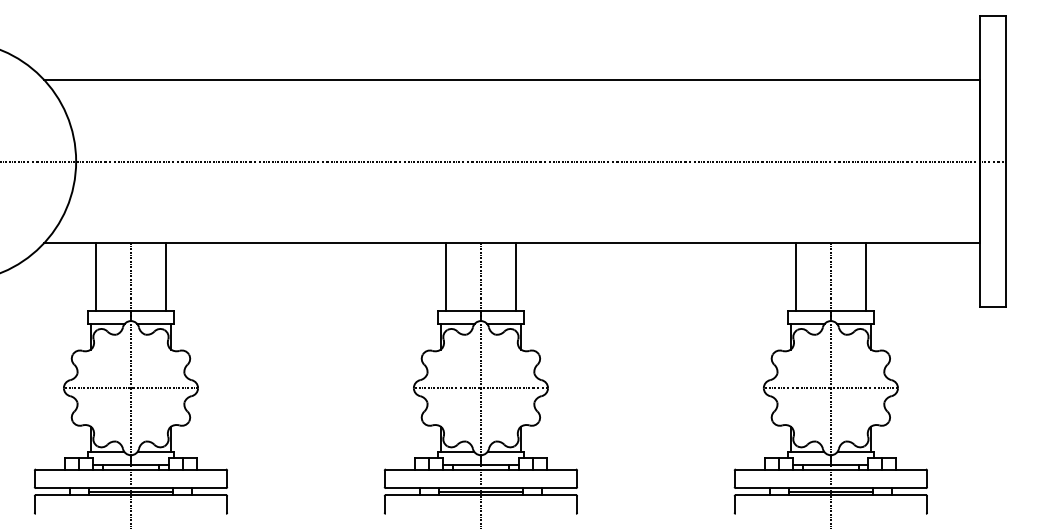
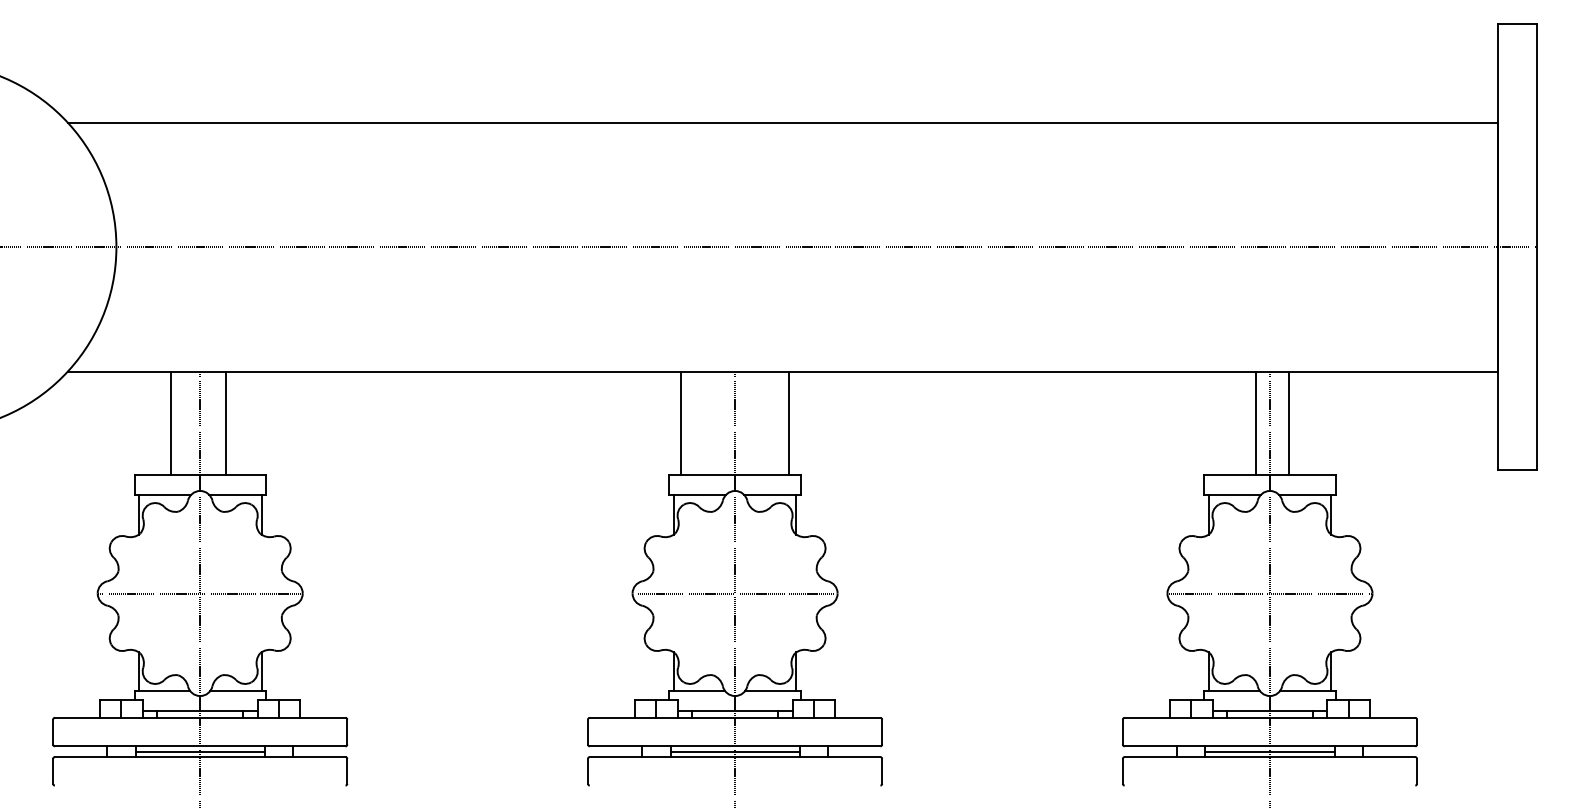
line: (95, 276) -> (170, 422), moved
line: (166, 276) -> (226, 422), moved
line: (795, 276) -> (1255, 422), moved
line: (866, 276) -> (1289, 422), moved

